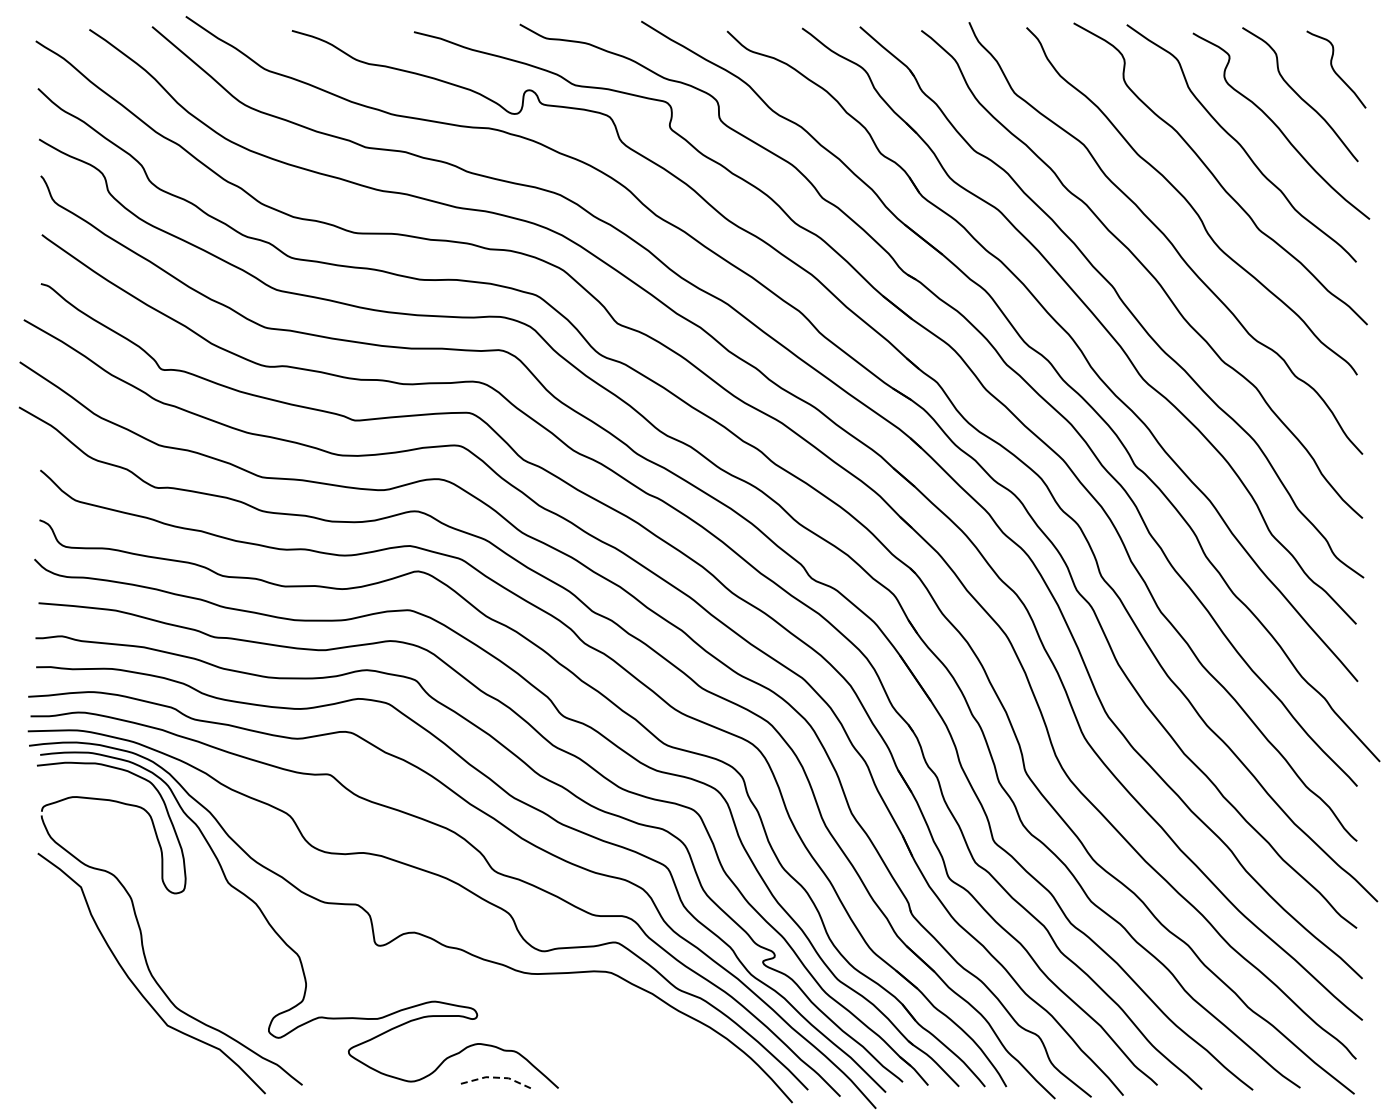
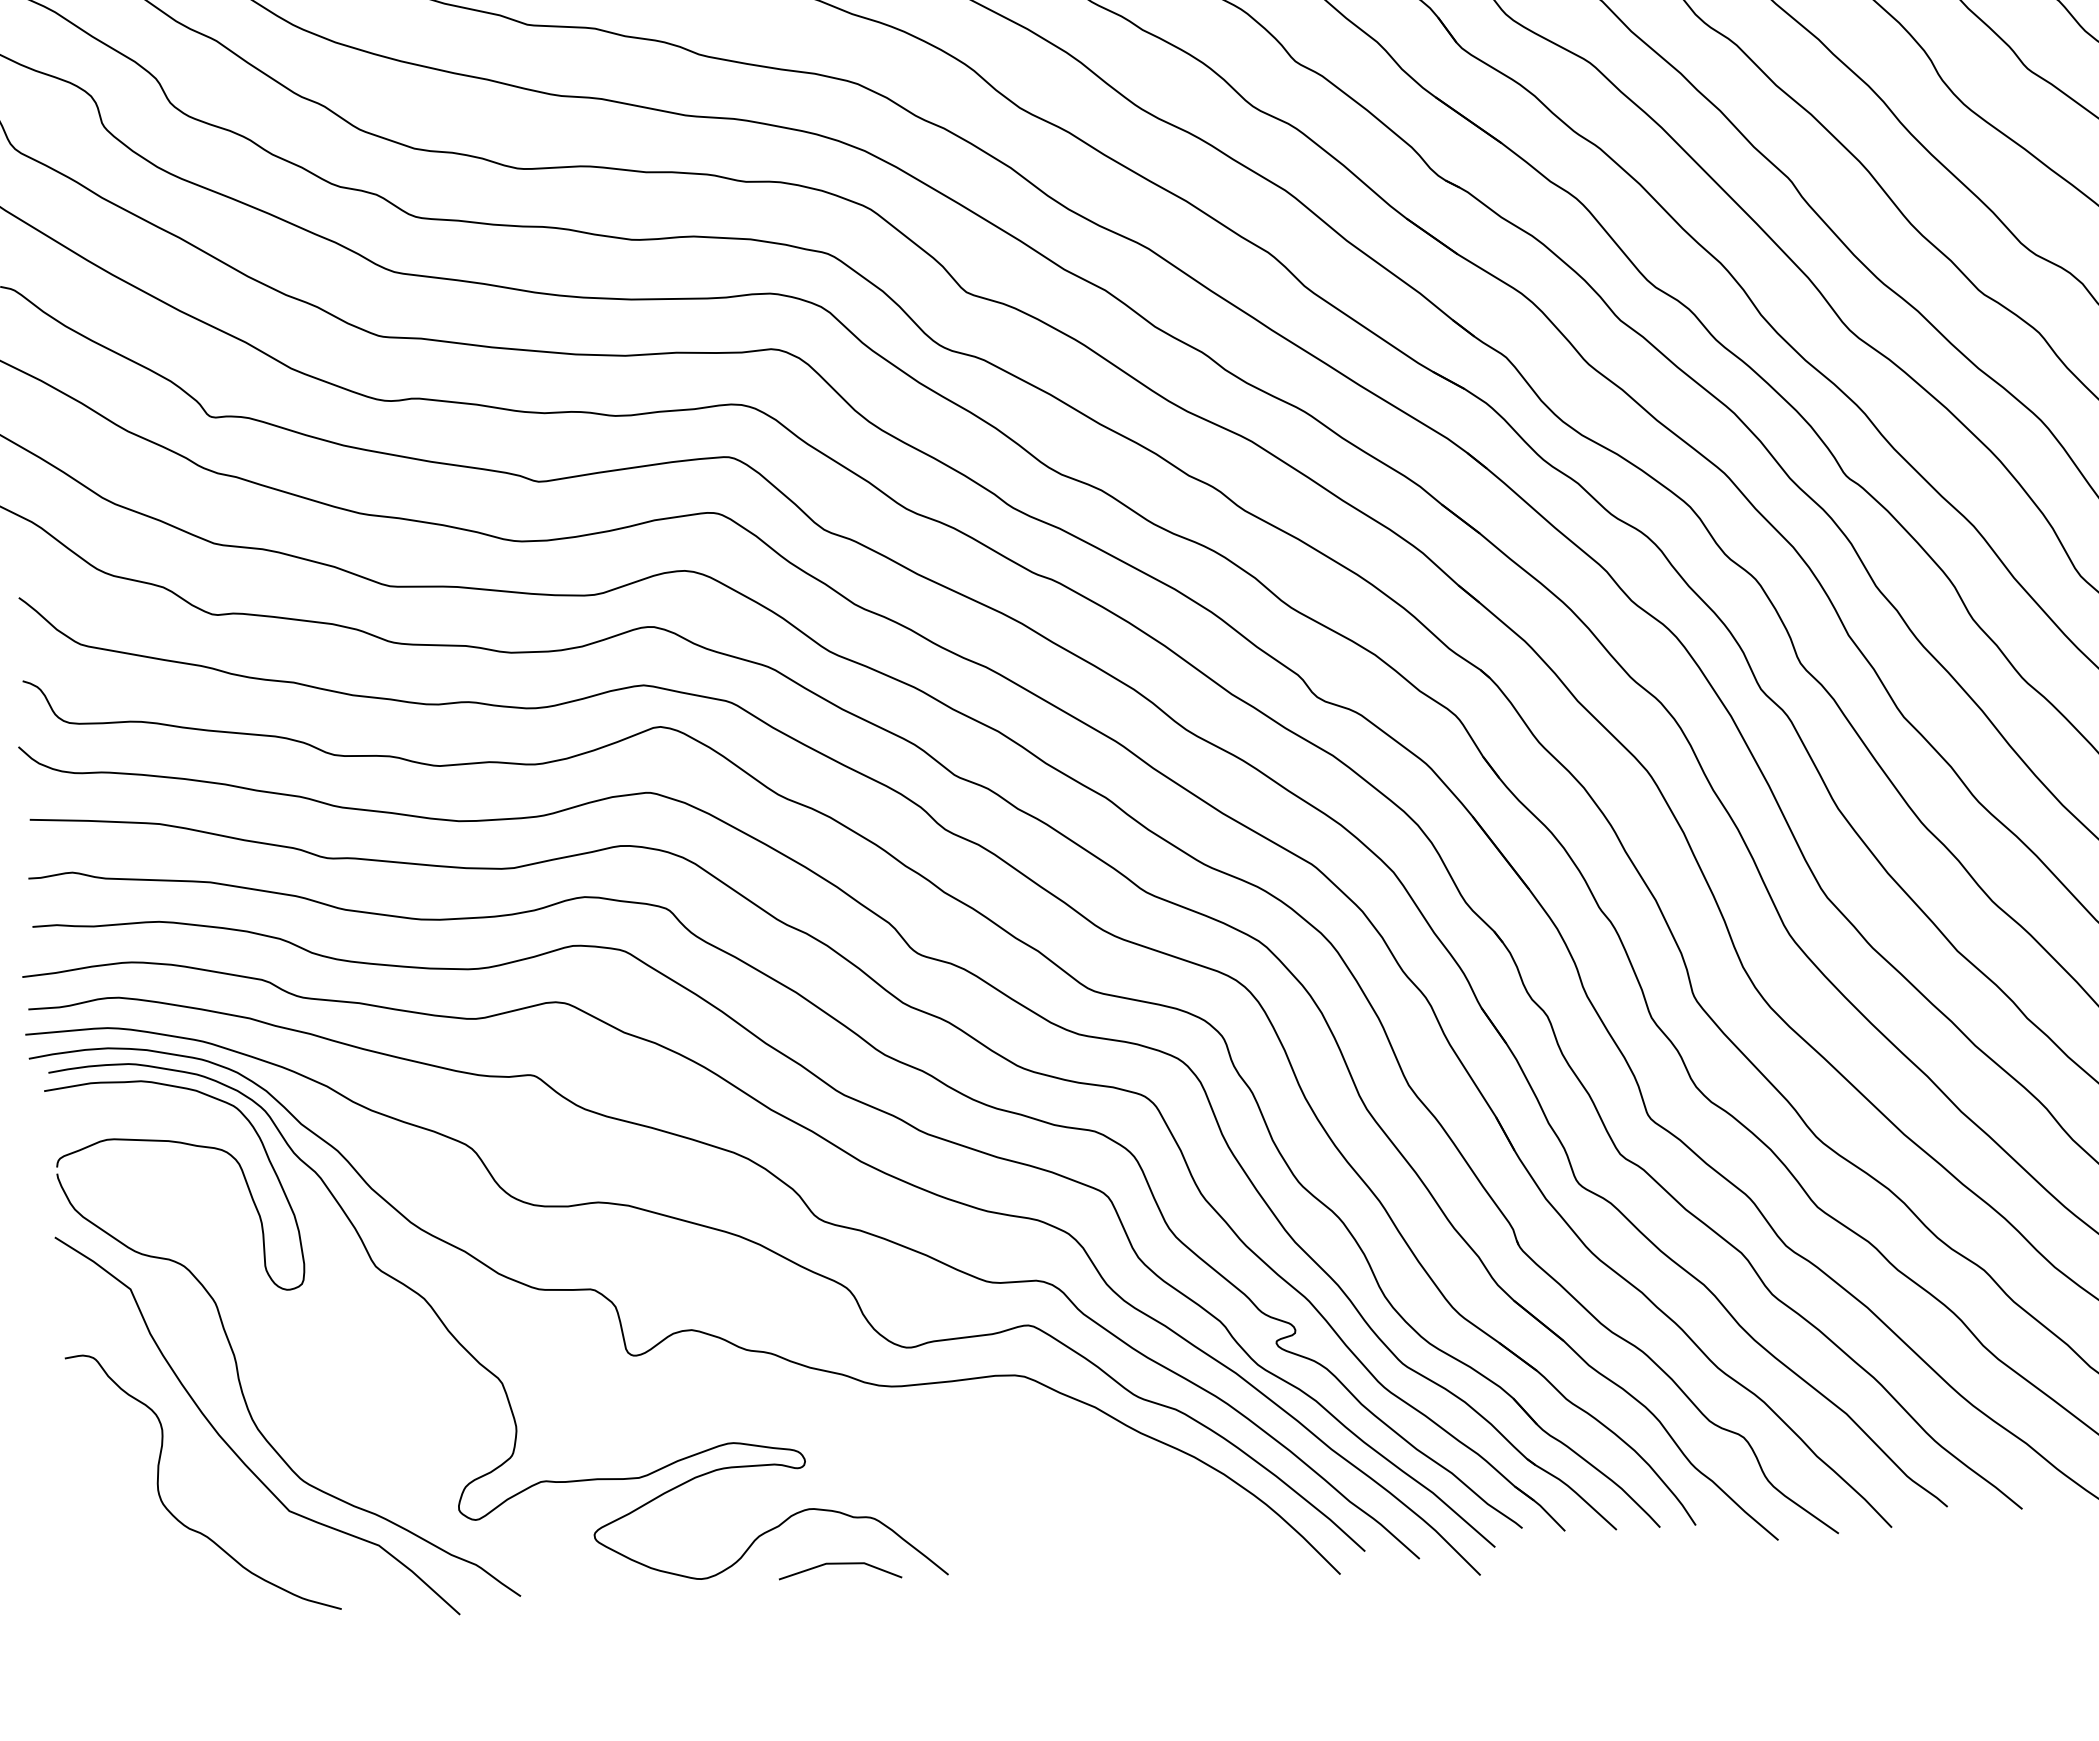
curve: (98, 1022) -> (173, 1513), added
line: (494, 1077) -> (840, 1563), dashed -> solid

